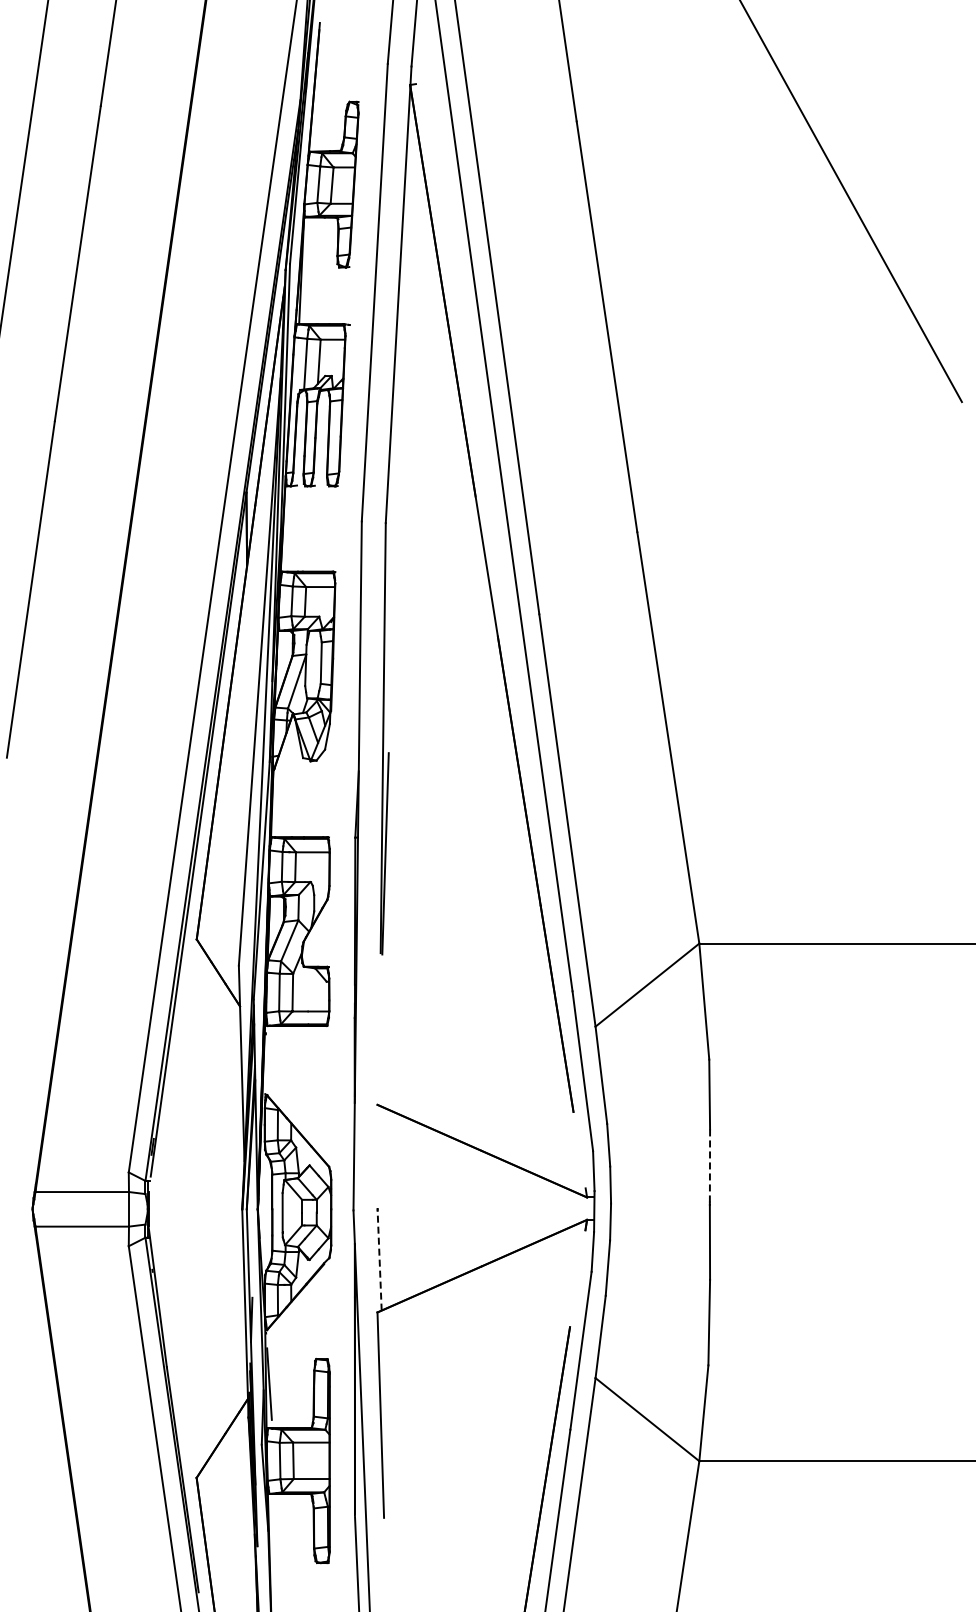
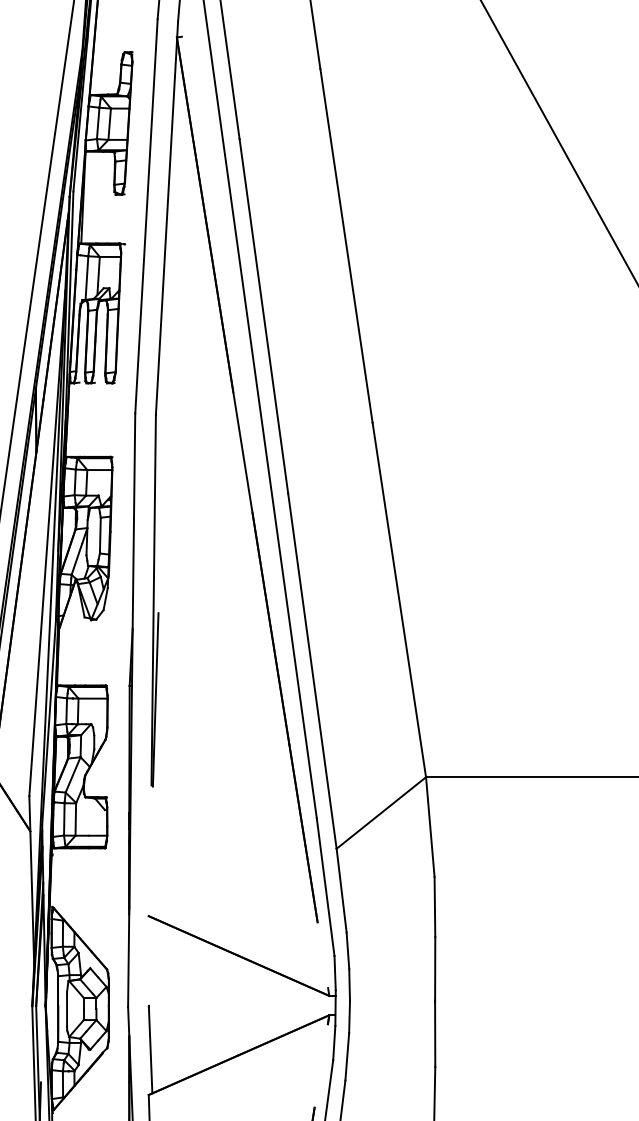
line: (709, 1165) -> (434, 968), dashed -> solid
line: (379, 1260) -> (150, 1050), dashed -> solid

